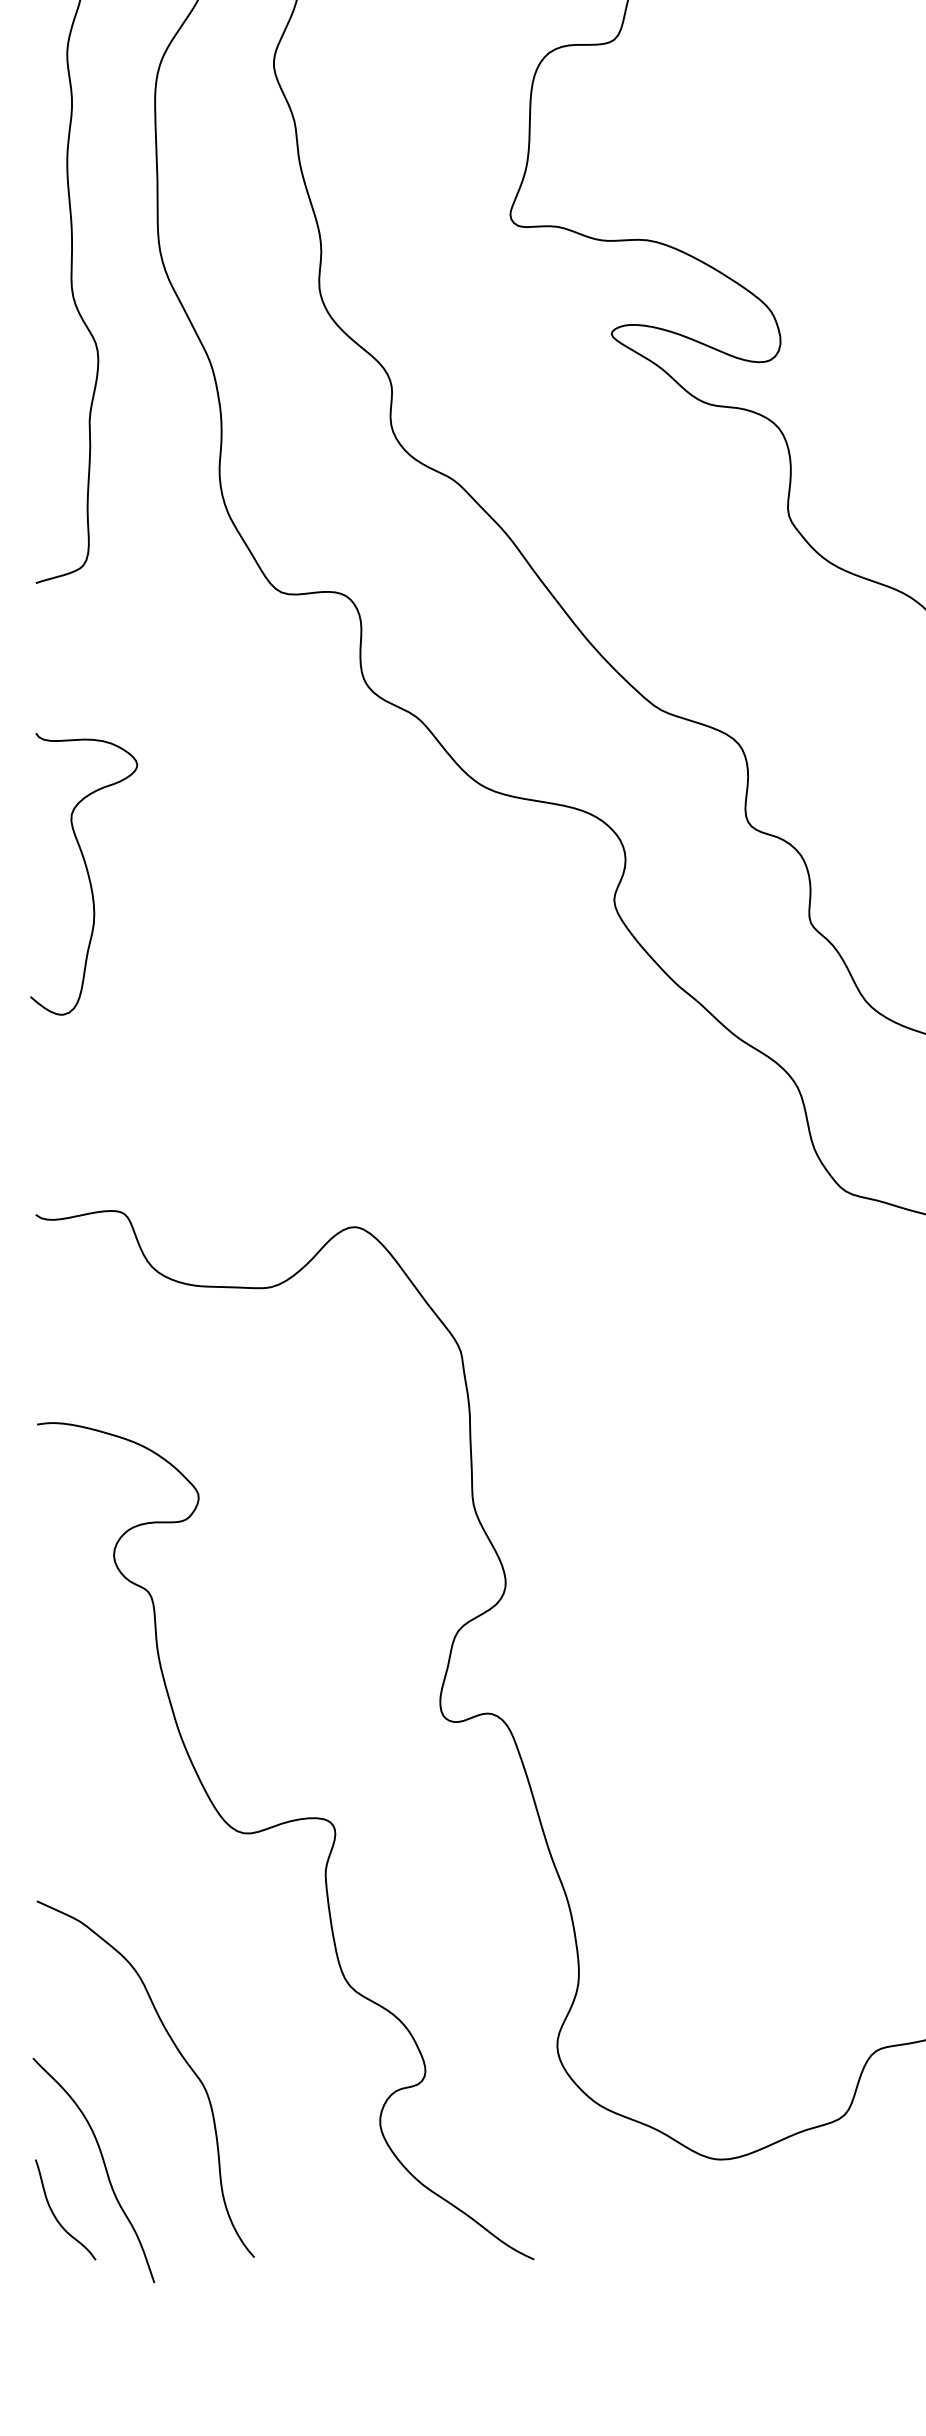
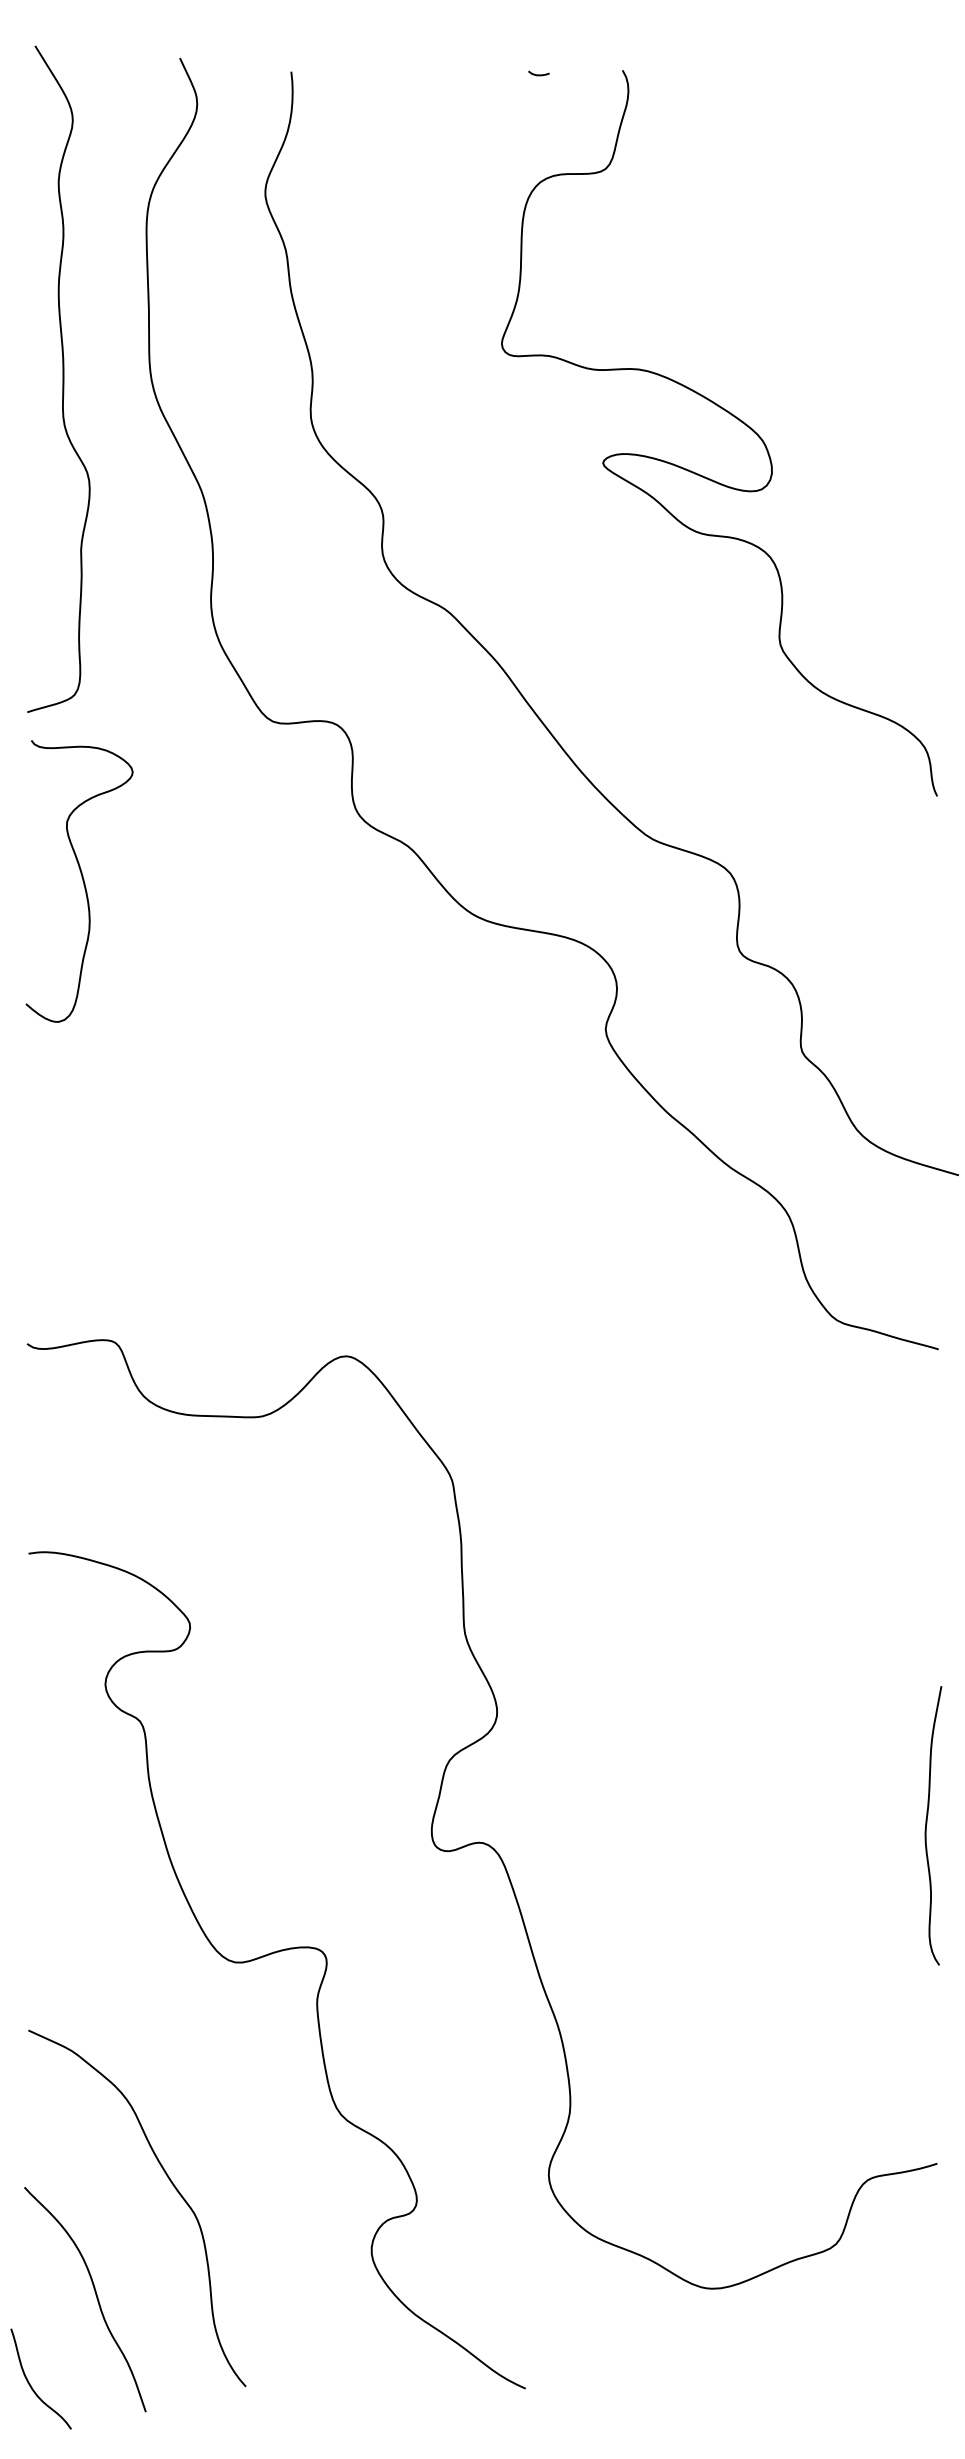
curve: (87, 874) -> (82, 881), moved
curve: (55, 2214) -> (30, 2383), moved

